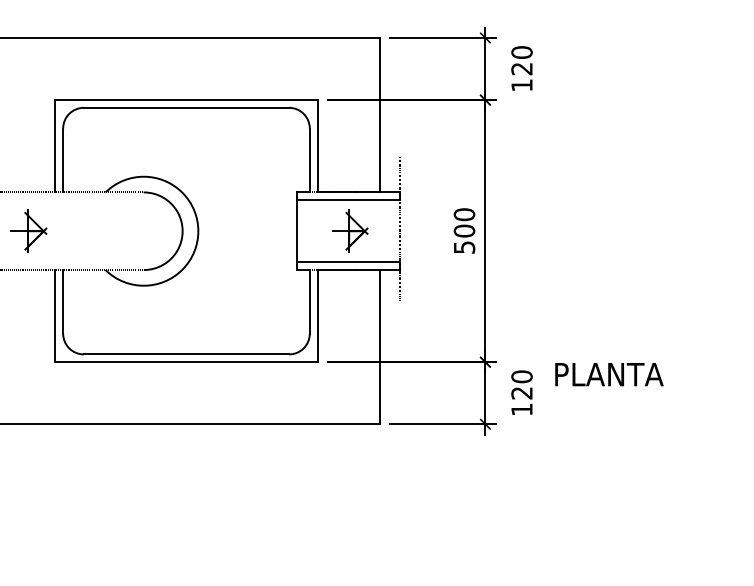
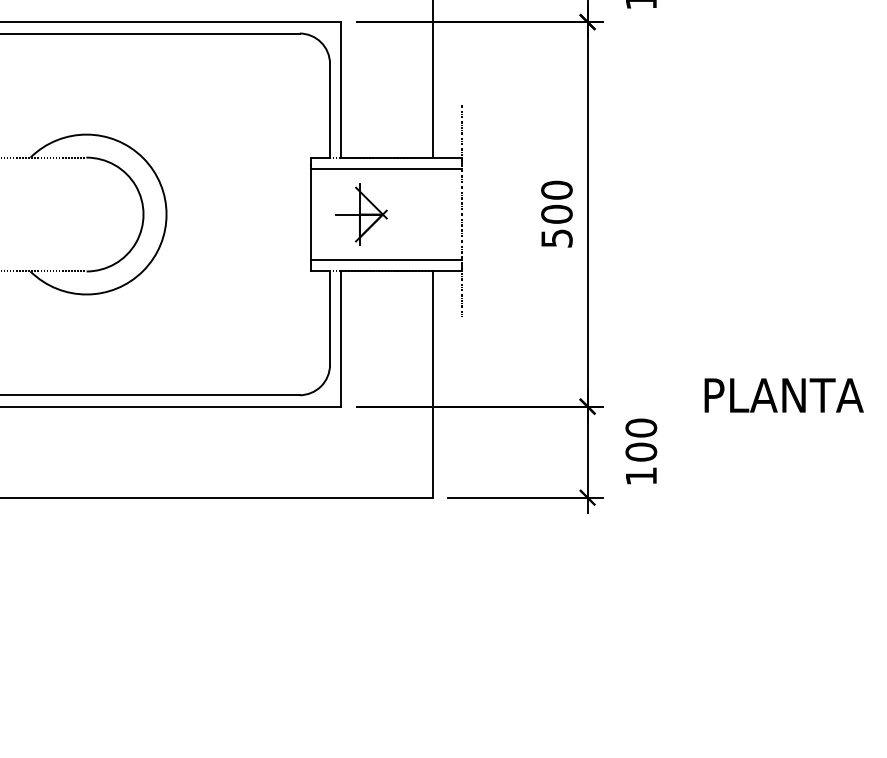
part: (350, 230) -> (361, 213), moved
text: (609, 374) -> (784, 395), moved
text: (521, 392) -> (640, 451), 120 -> 100

